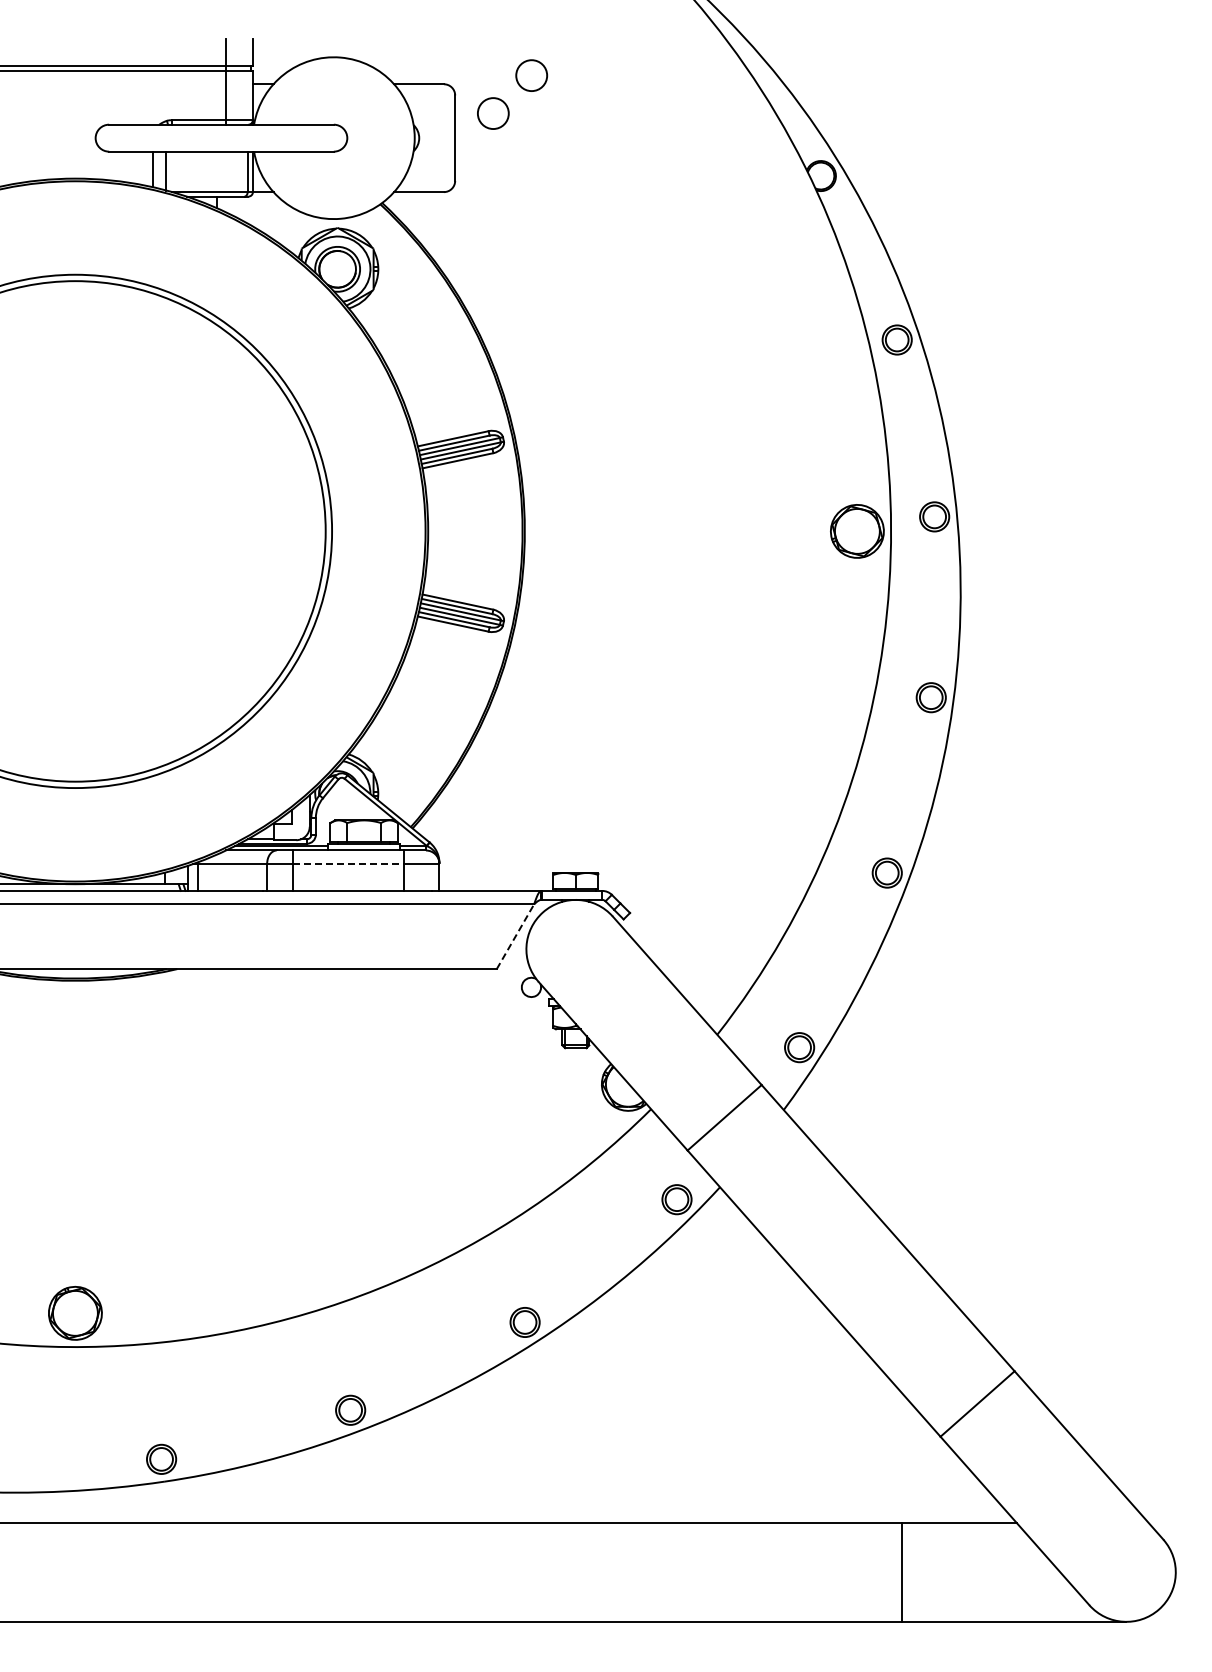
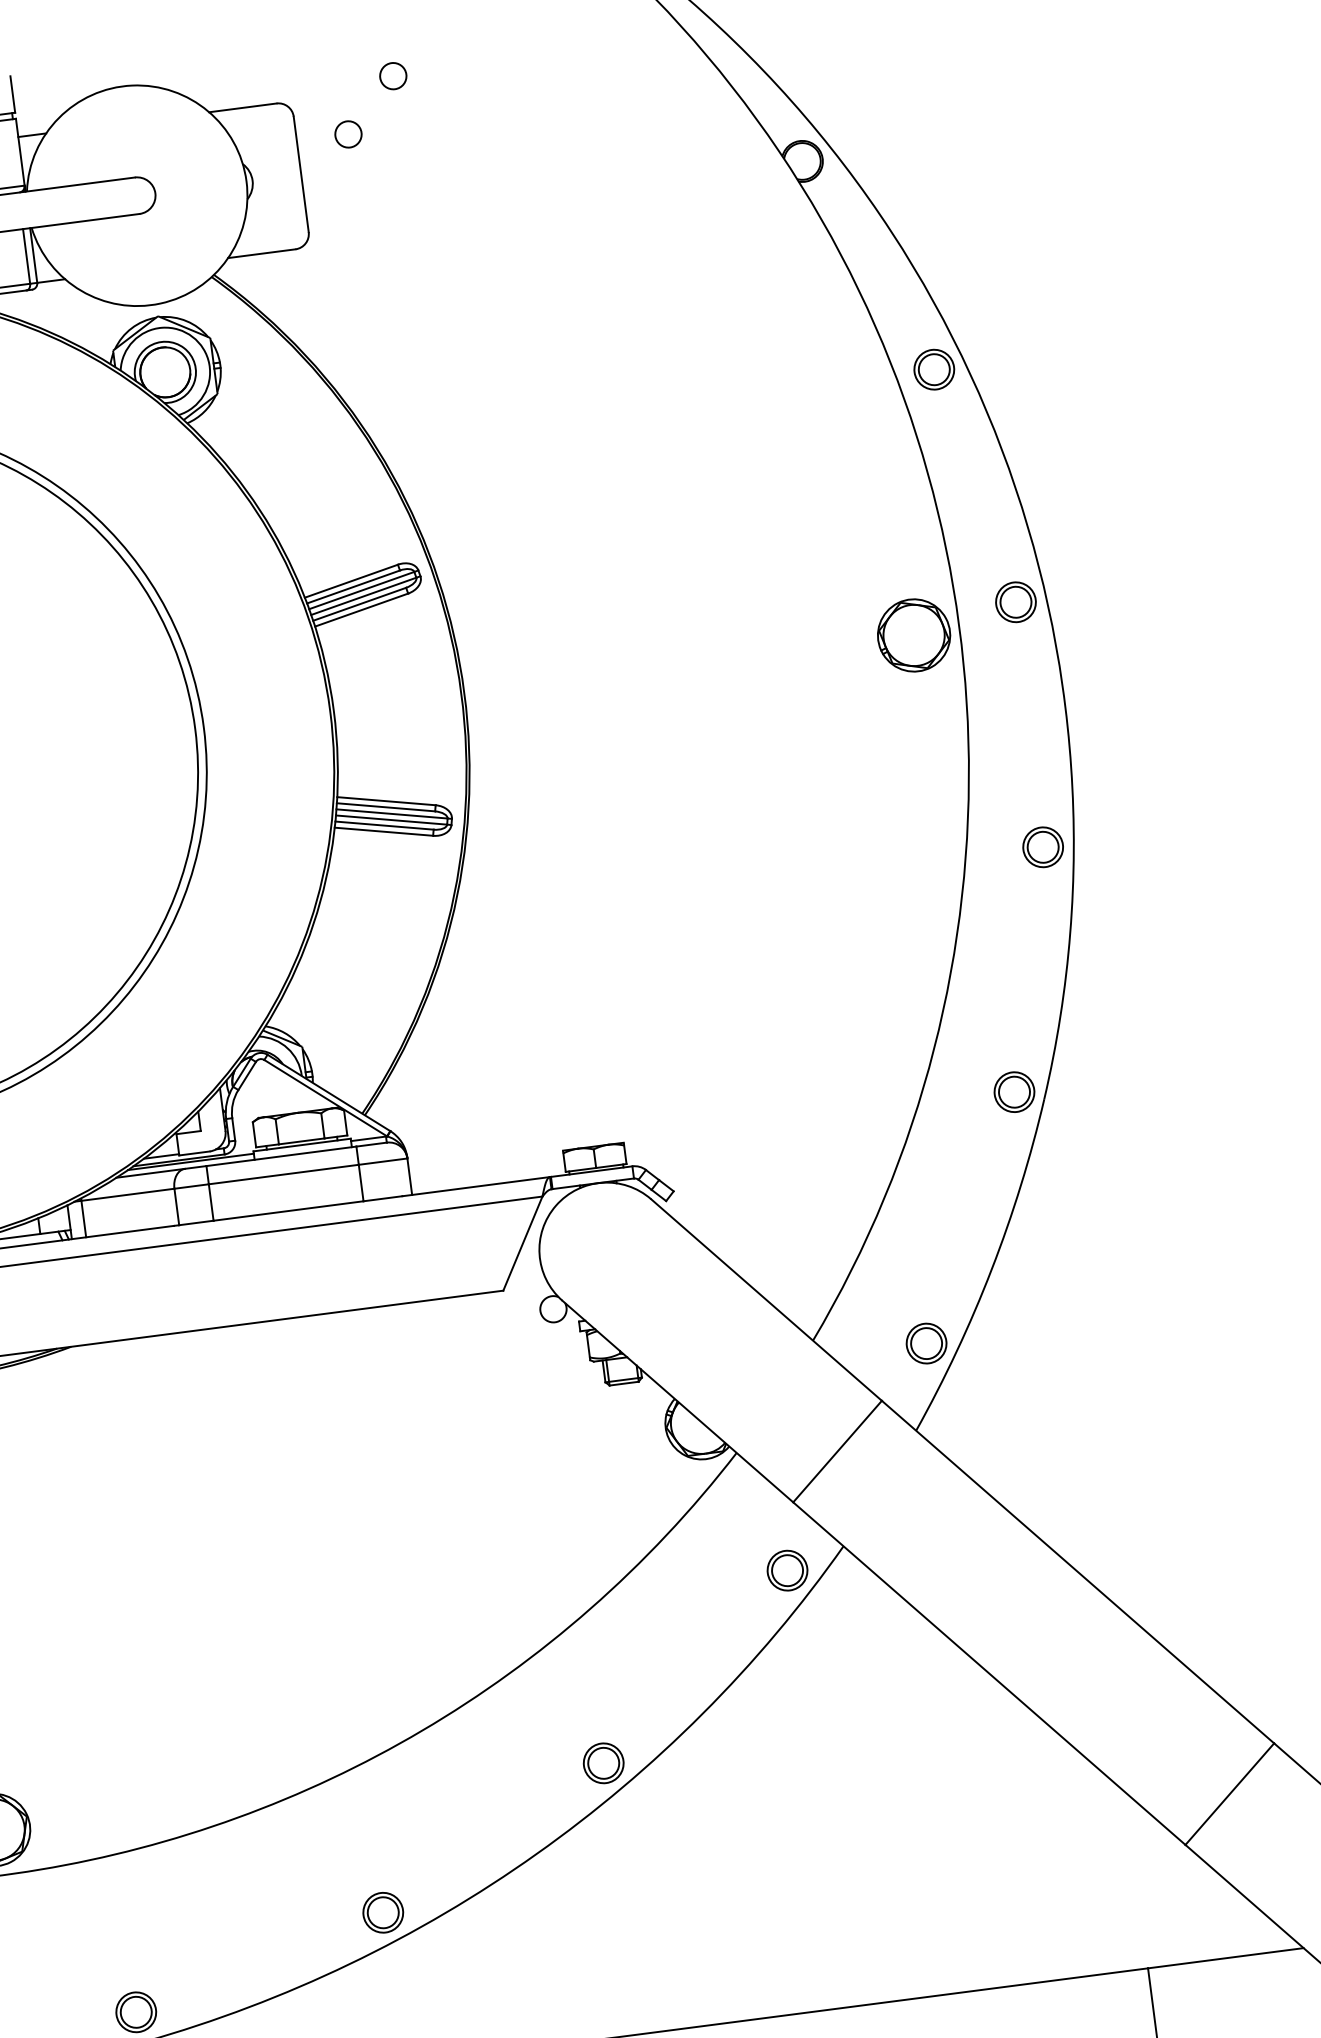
circle: (530, 74) -> (391, 75), size x0.62
circle: (493, 113) -> (348, 134), size x0.62
line: (348, 863) -> (284, 1173), dashed -> solid
line: (515, 936) -> (522, 1243), dashed -> solid

